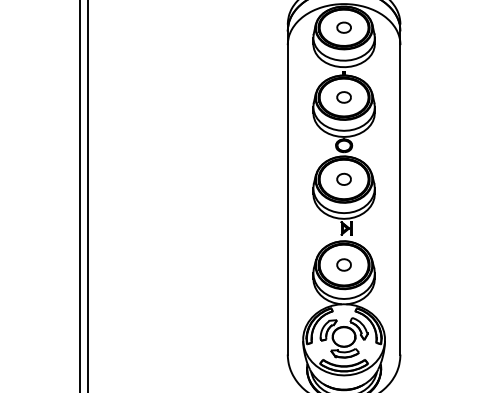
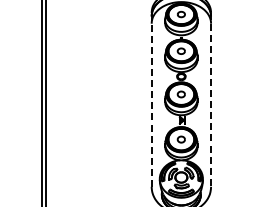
line: (287, 188) -> (151, 99), solid -> dashed
line: (401, 188) -> (211, 99), solid -> dashed

